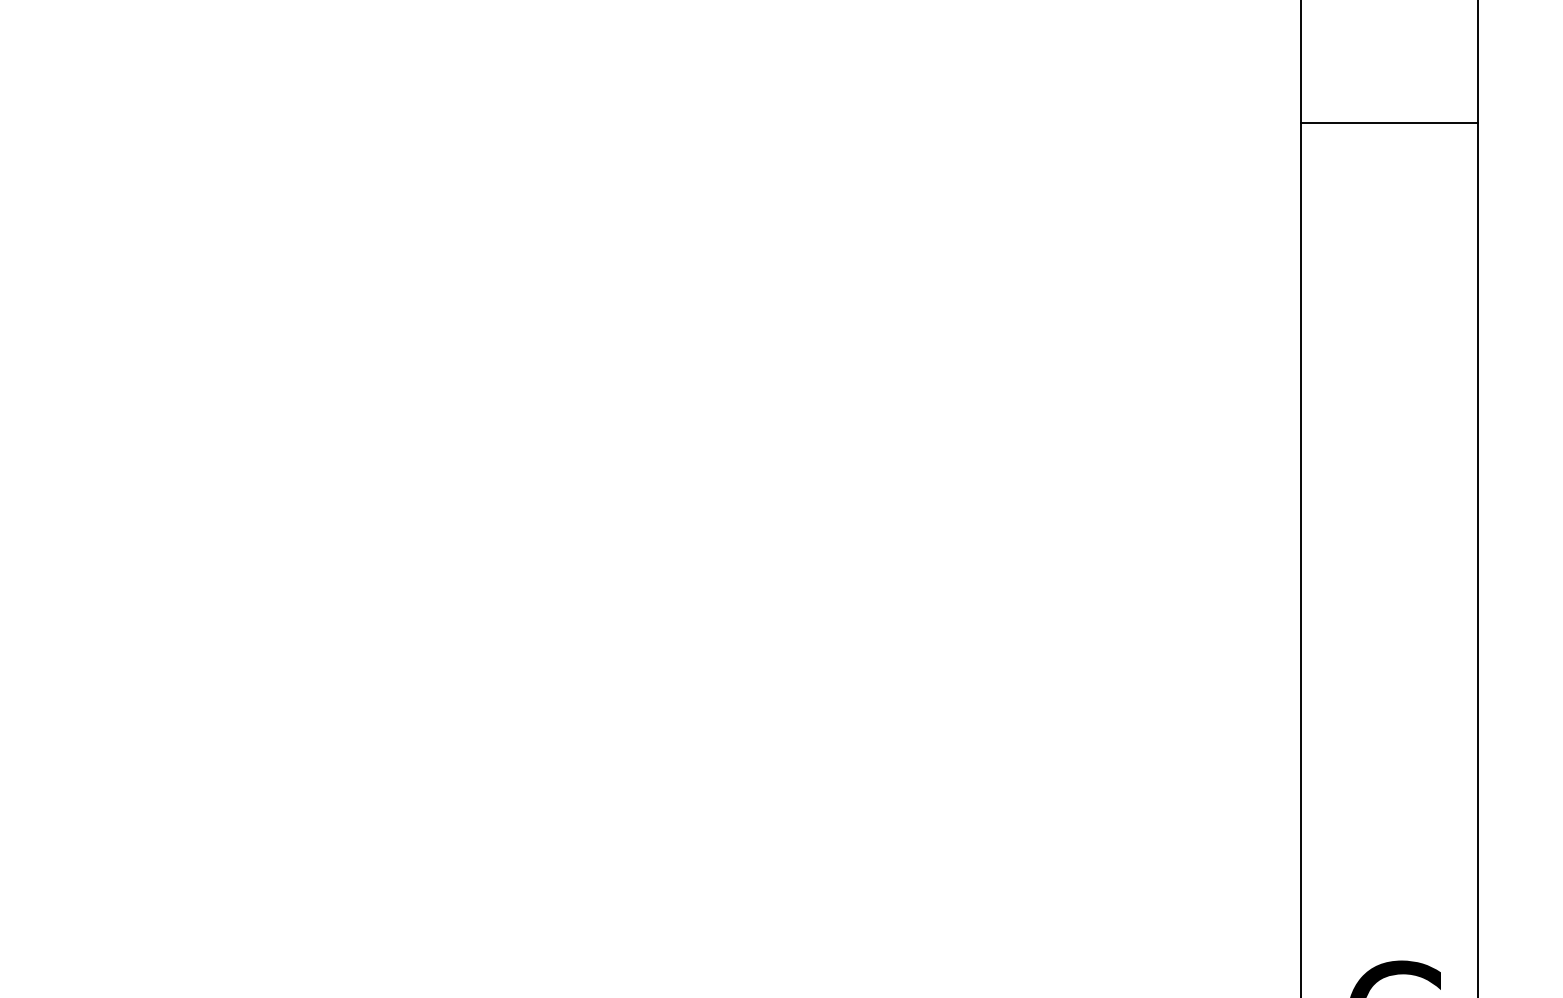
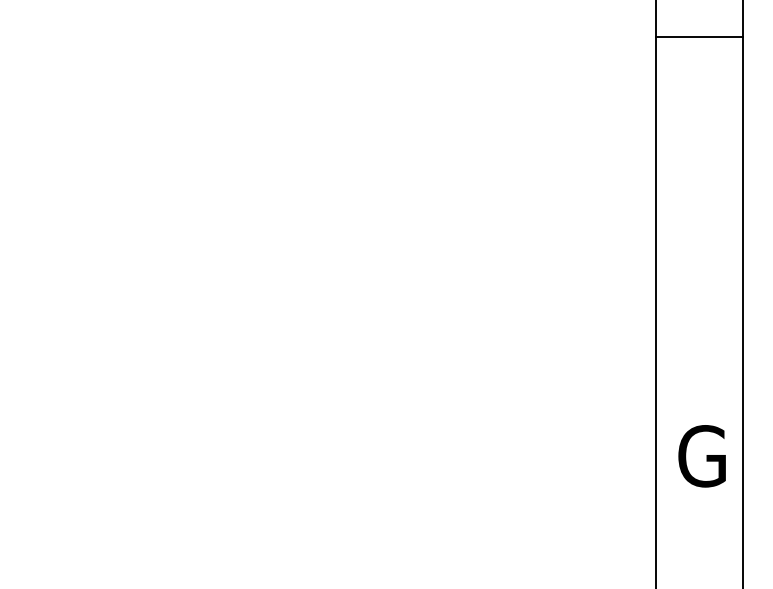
line: (1389, 123) -> (699, 37), moved

